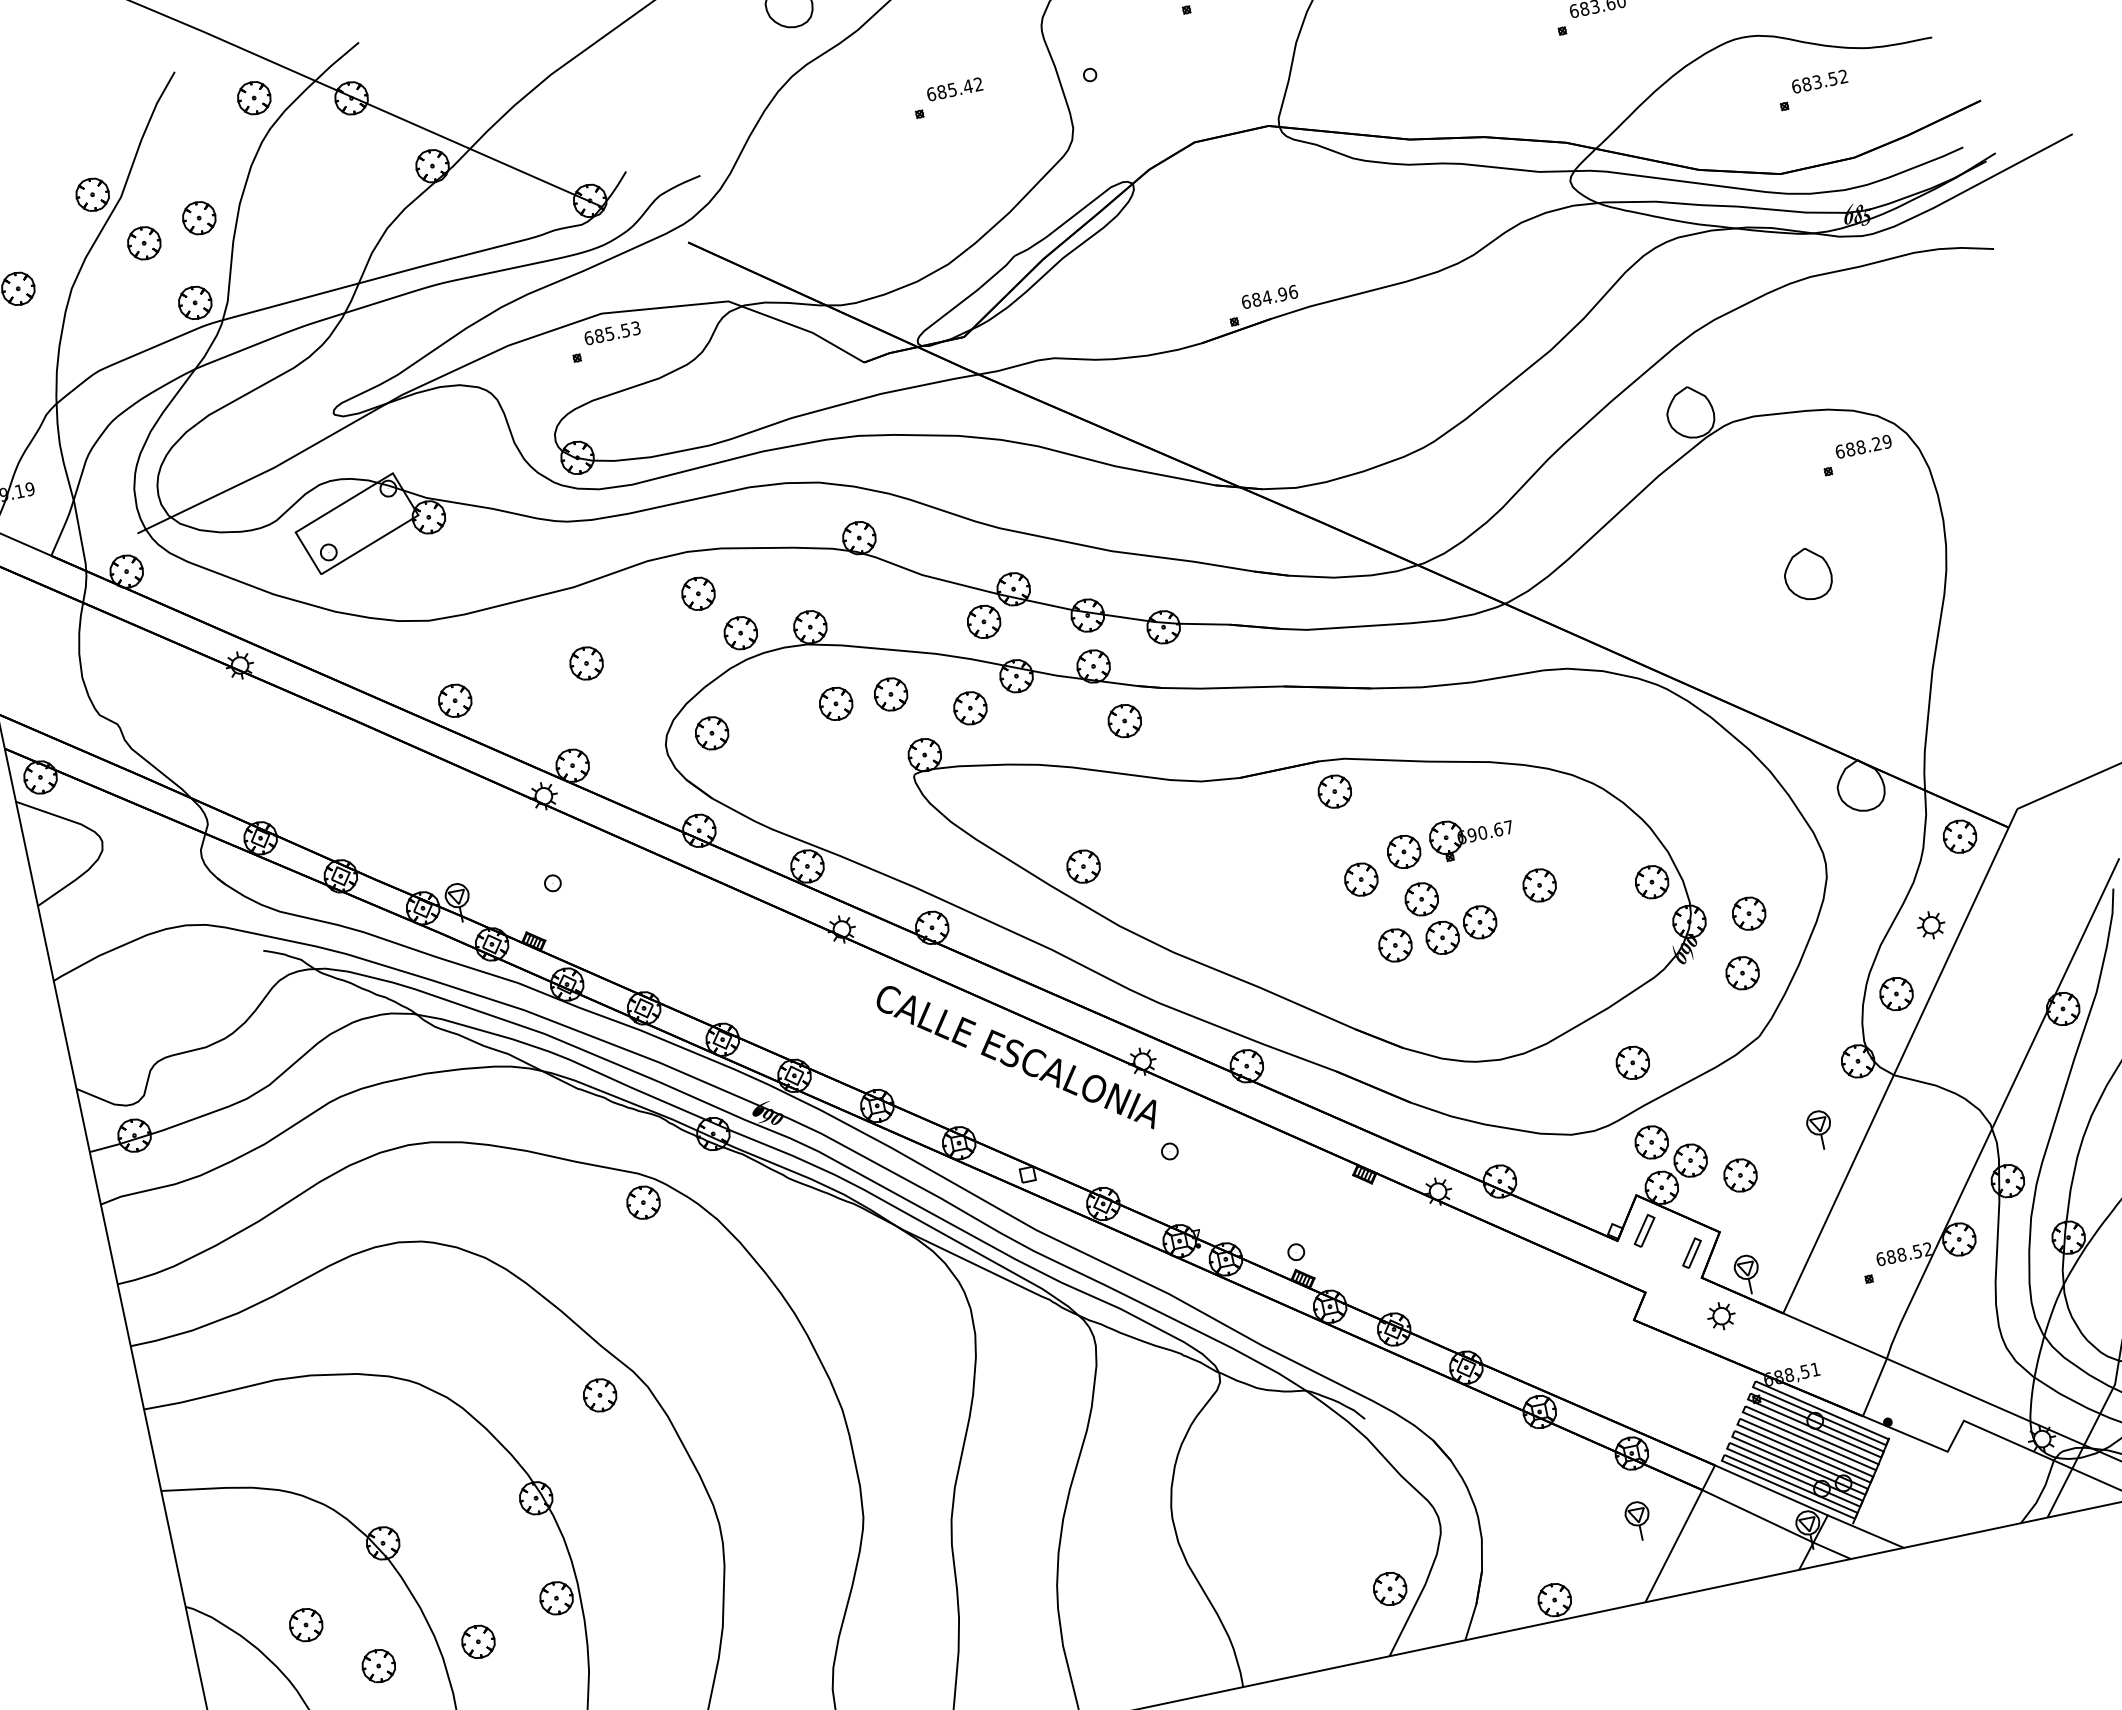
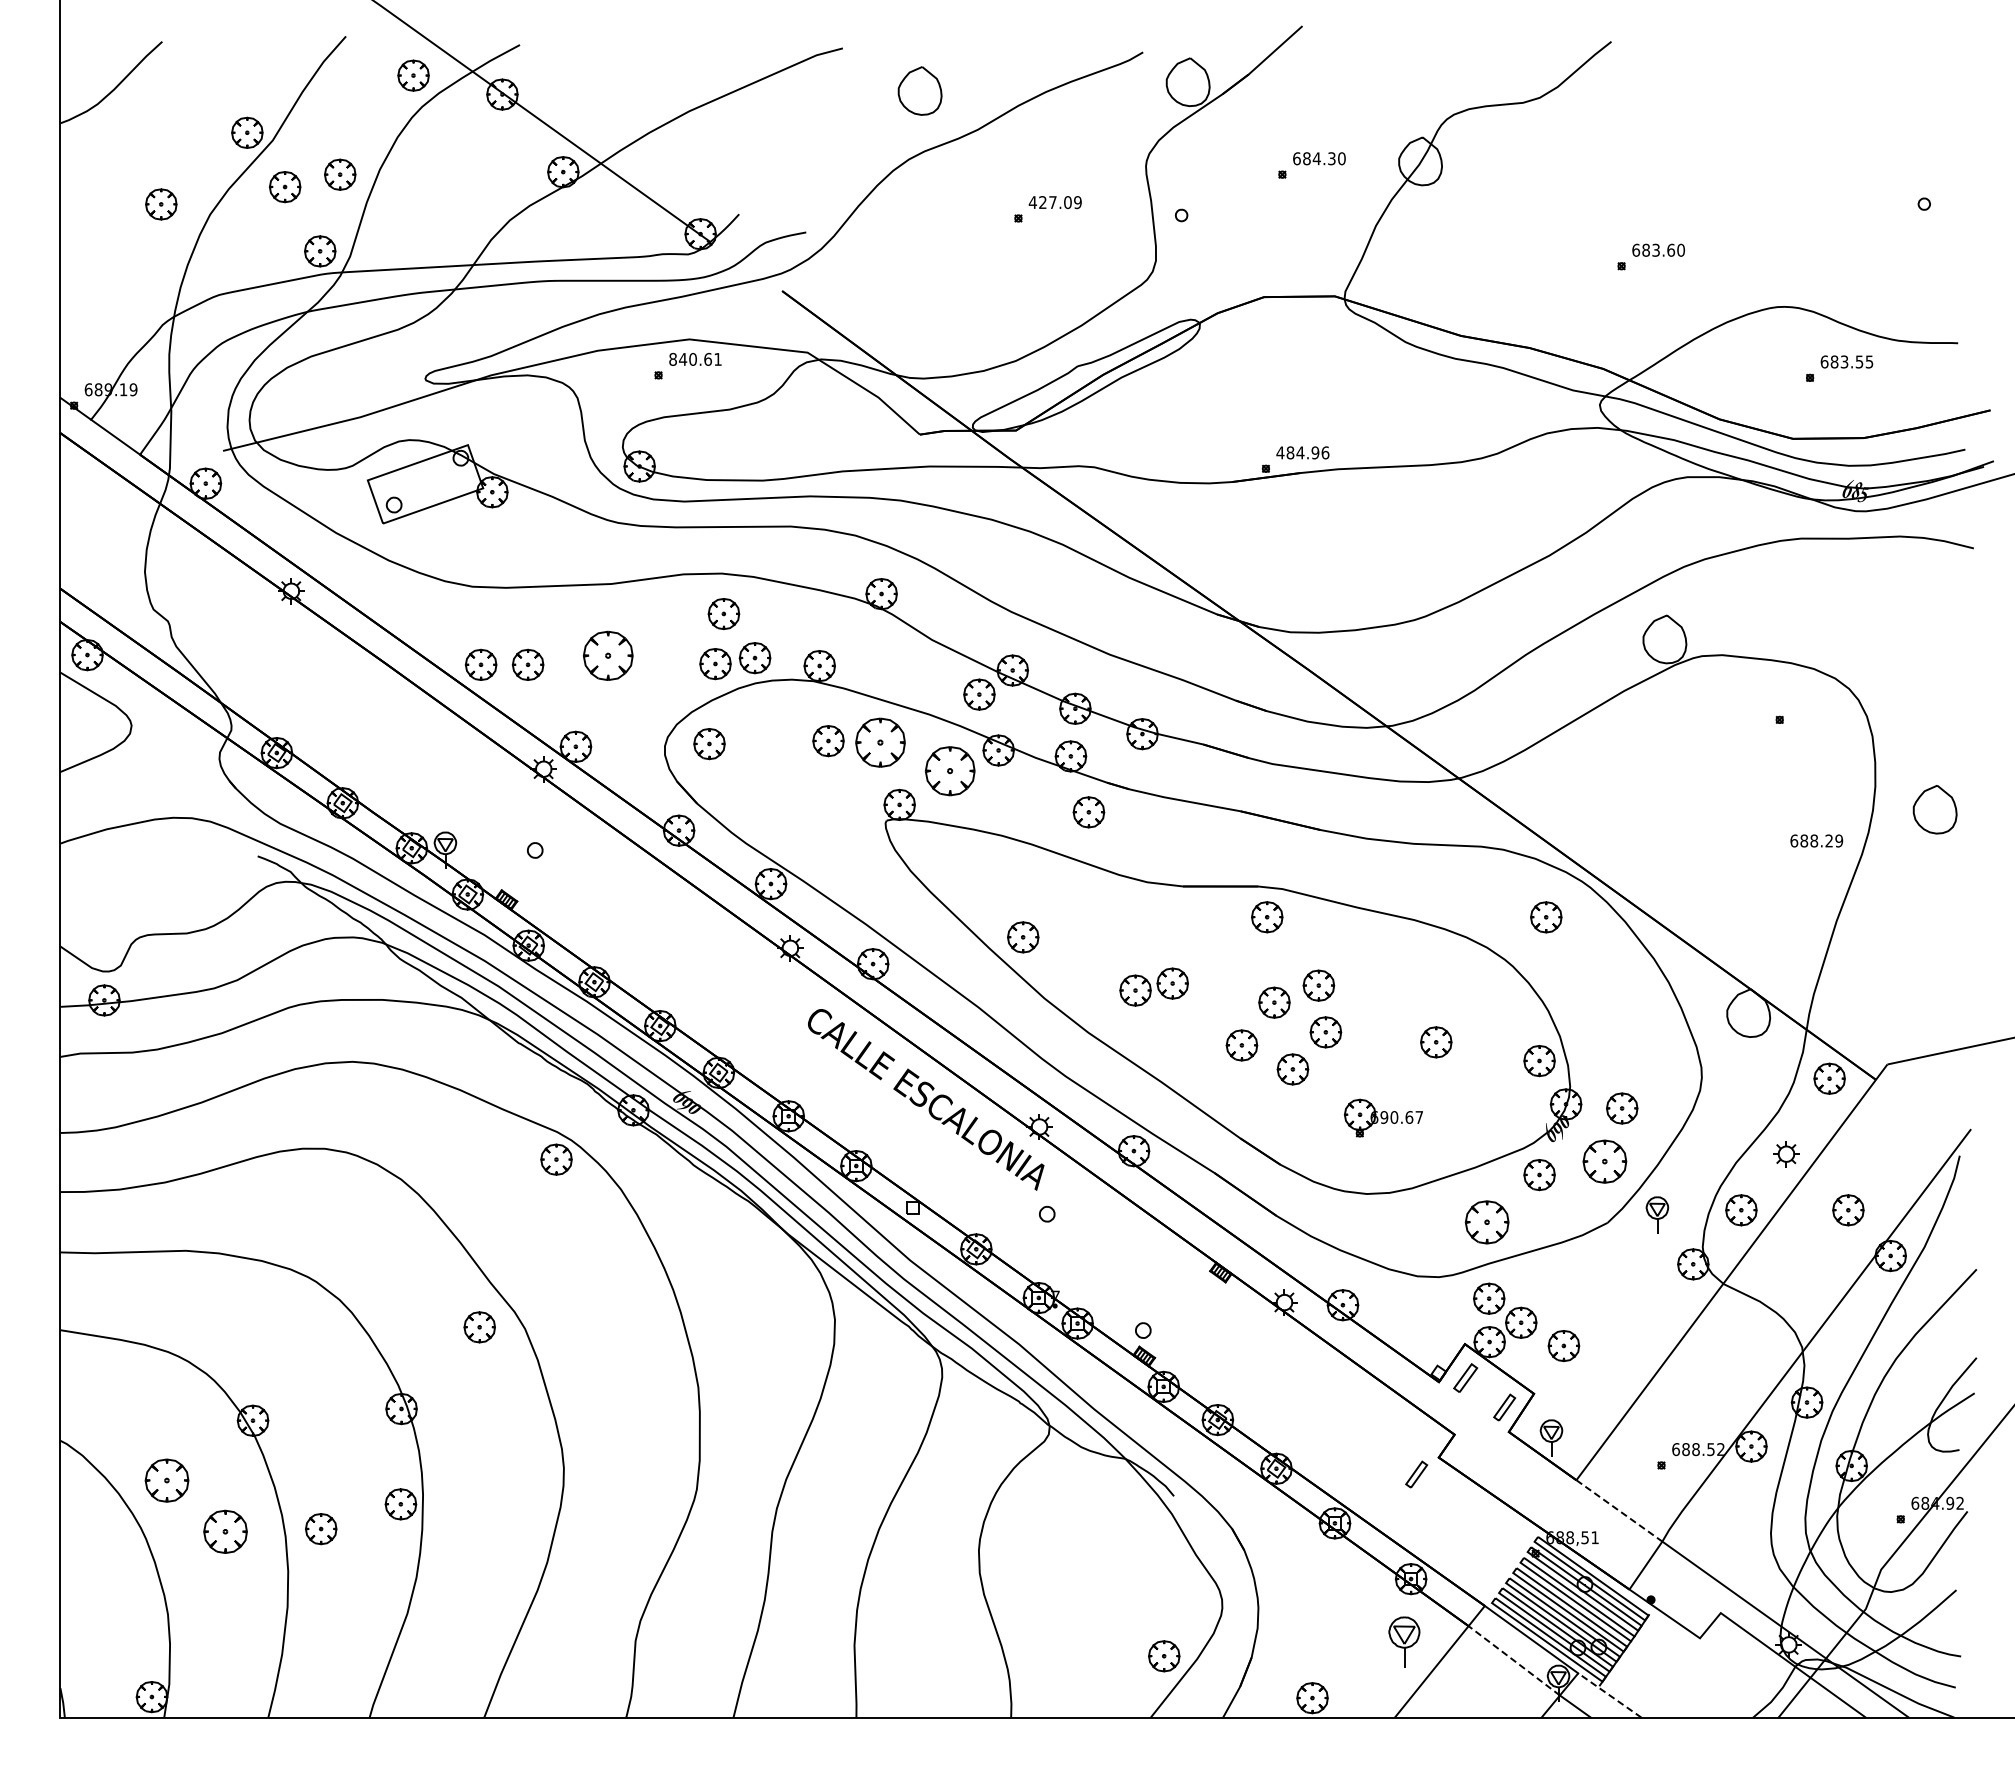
text: (1843, 76) -> (1869, 361), 683.52 -> 683.55
text: (954, 89) -> (1054, 202), 685.42 -> 427.09
text: (1246, 301) -> (1280, 452), 684.96 -> 484.96
text: (612, 332) -> (695, 358), 685.53 -> 840.61
text: (1863, 446) -> (1816, 840), moved
part: (1807, 574) -> (1934, 809), moved
part: (700, 648) -> (715, 664), added
part: (586, 663) -> (608, 656), size x1.6
part: (503, 690) -> (527, 664), added
part: (891, 694) -> (880, 743), size x1.6
part: (970, 707) -> (950, 770), size x1.6
part: (1627, 730) -> (1546, 917), added
part: (1470, 835) -> (1382, 1117), moved
part: (1460, 929) -> (1153, 986), moved
part: (1336, 931) -> (1241, 1045), added
part: (2008, 970) -> (1848, 1210), added
part: (1742, 973) -> (1604, 1161), size x1.4
part: (1677, 1002) -> (1539, 1175), added
part: (1633, 1062) -> (1487, 1222), size x1.4
part: (1820, 1129) -> (1657, 1214), moved
part: (1721, 1315) -> (1519, 1470), removed
line: (1835, 1335) -> (1619, 1510), solid -> dashed
part: (1614, 1342) -> (1416, 1474), added
line: (1757, 1516) -> (1513, 1660), solid -> dashed
part: (1637, 1520) -> (1403, 1641), size x1.4
line: (1865, 1531) -> (1609, 1695), solid -> dashed
part: (305, 1625) -> (166, 1480), size x1.4
part: (378, 1666) -> (225, 1532), size x1.4

